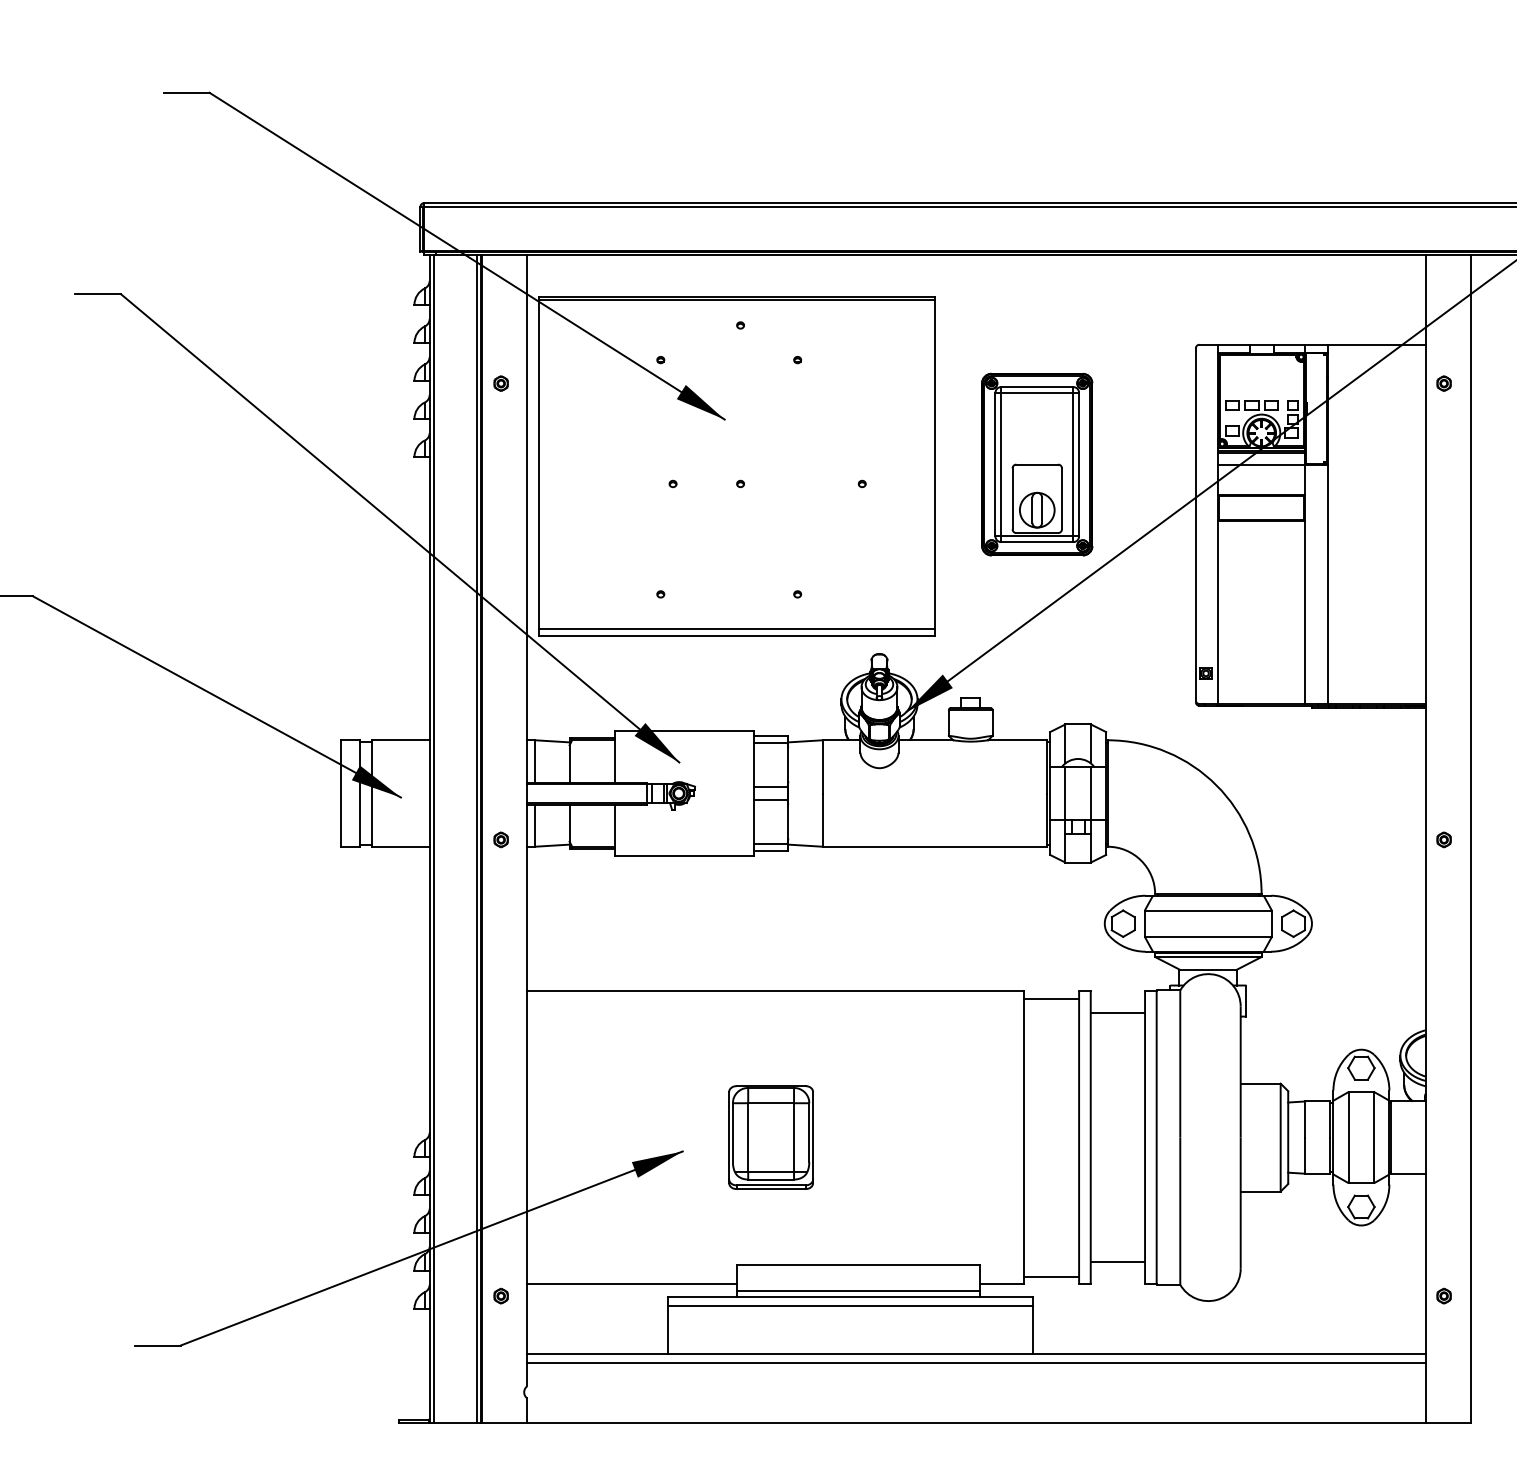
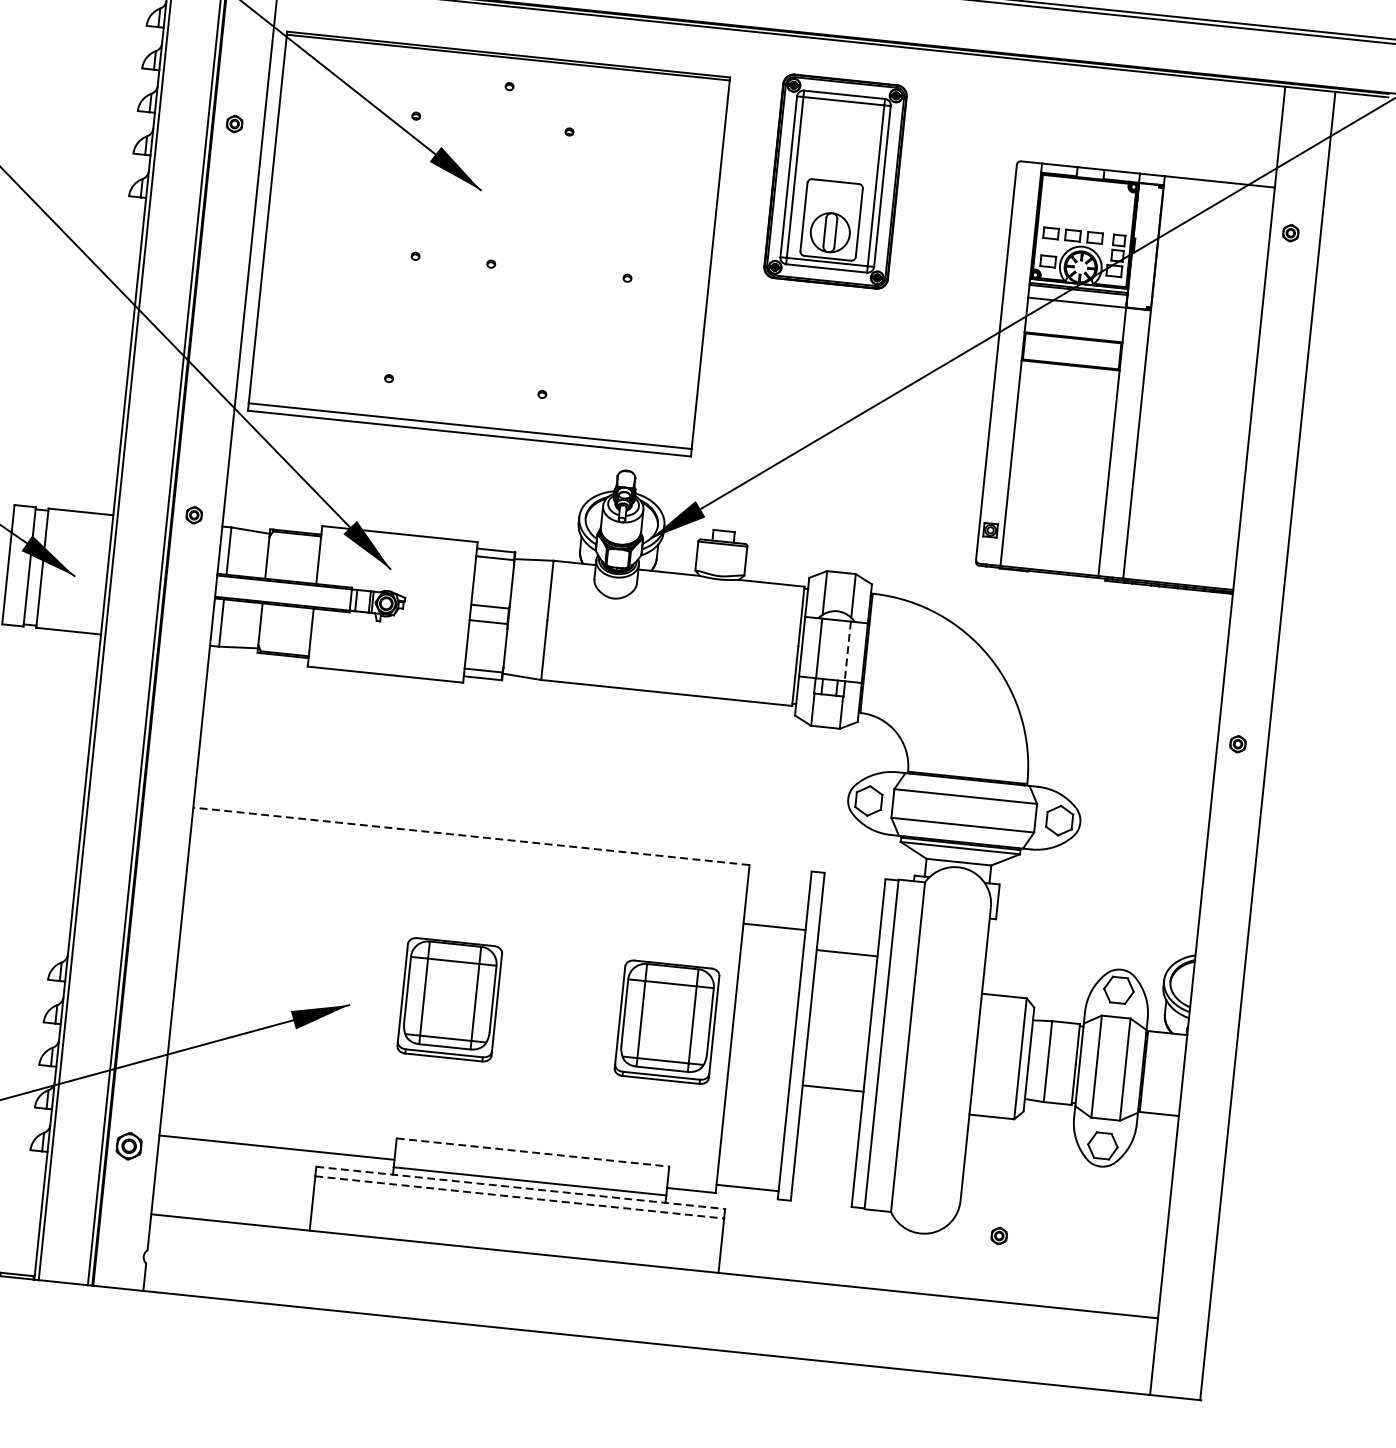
part: (1037, 464) -> (835, 181), moved
line: (1090, 793) -> (847, 651), solid -> dashed
part: (500, 839) -> (193, 514), moved
line: (774, 991) -> (470, 836), solid -> dashed
line: (1051, 998) -> (774, 926), moved
line: (1117, 1013) -> (846, 953), moved
part: (964, 1137) -> (666, 1022), added
line: (1117, 1262) -> (832, 1089), moved
line: (858, 1264) -> (532, 1152), solid -> dashed
part: (500, 1295) -> (128, 1145), size x1.6
part: (1443, 1295) -> (998, 1235), moved
line: (850, 1297) -> (520, 1188), solid -> dashed
line: (850, 1305) -> (519, 1197), solid -> dashed
line: (976, 1362) -> (653, 1275), removed

